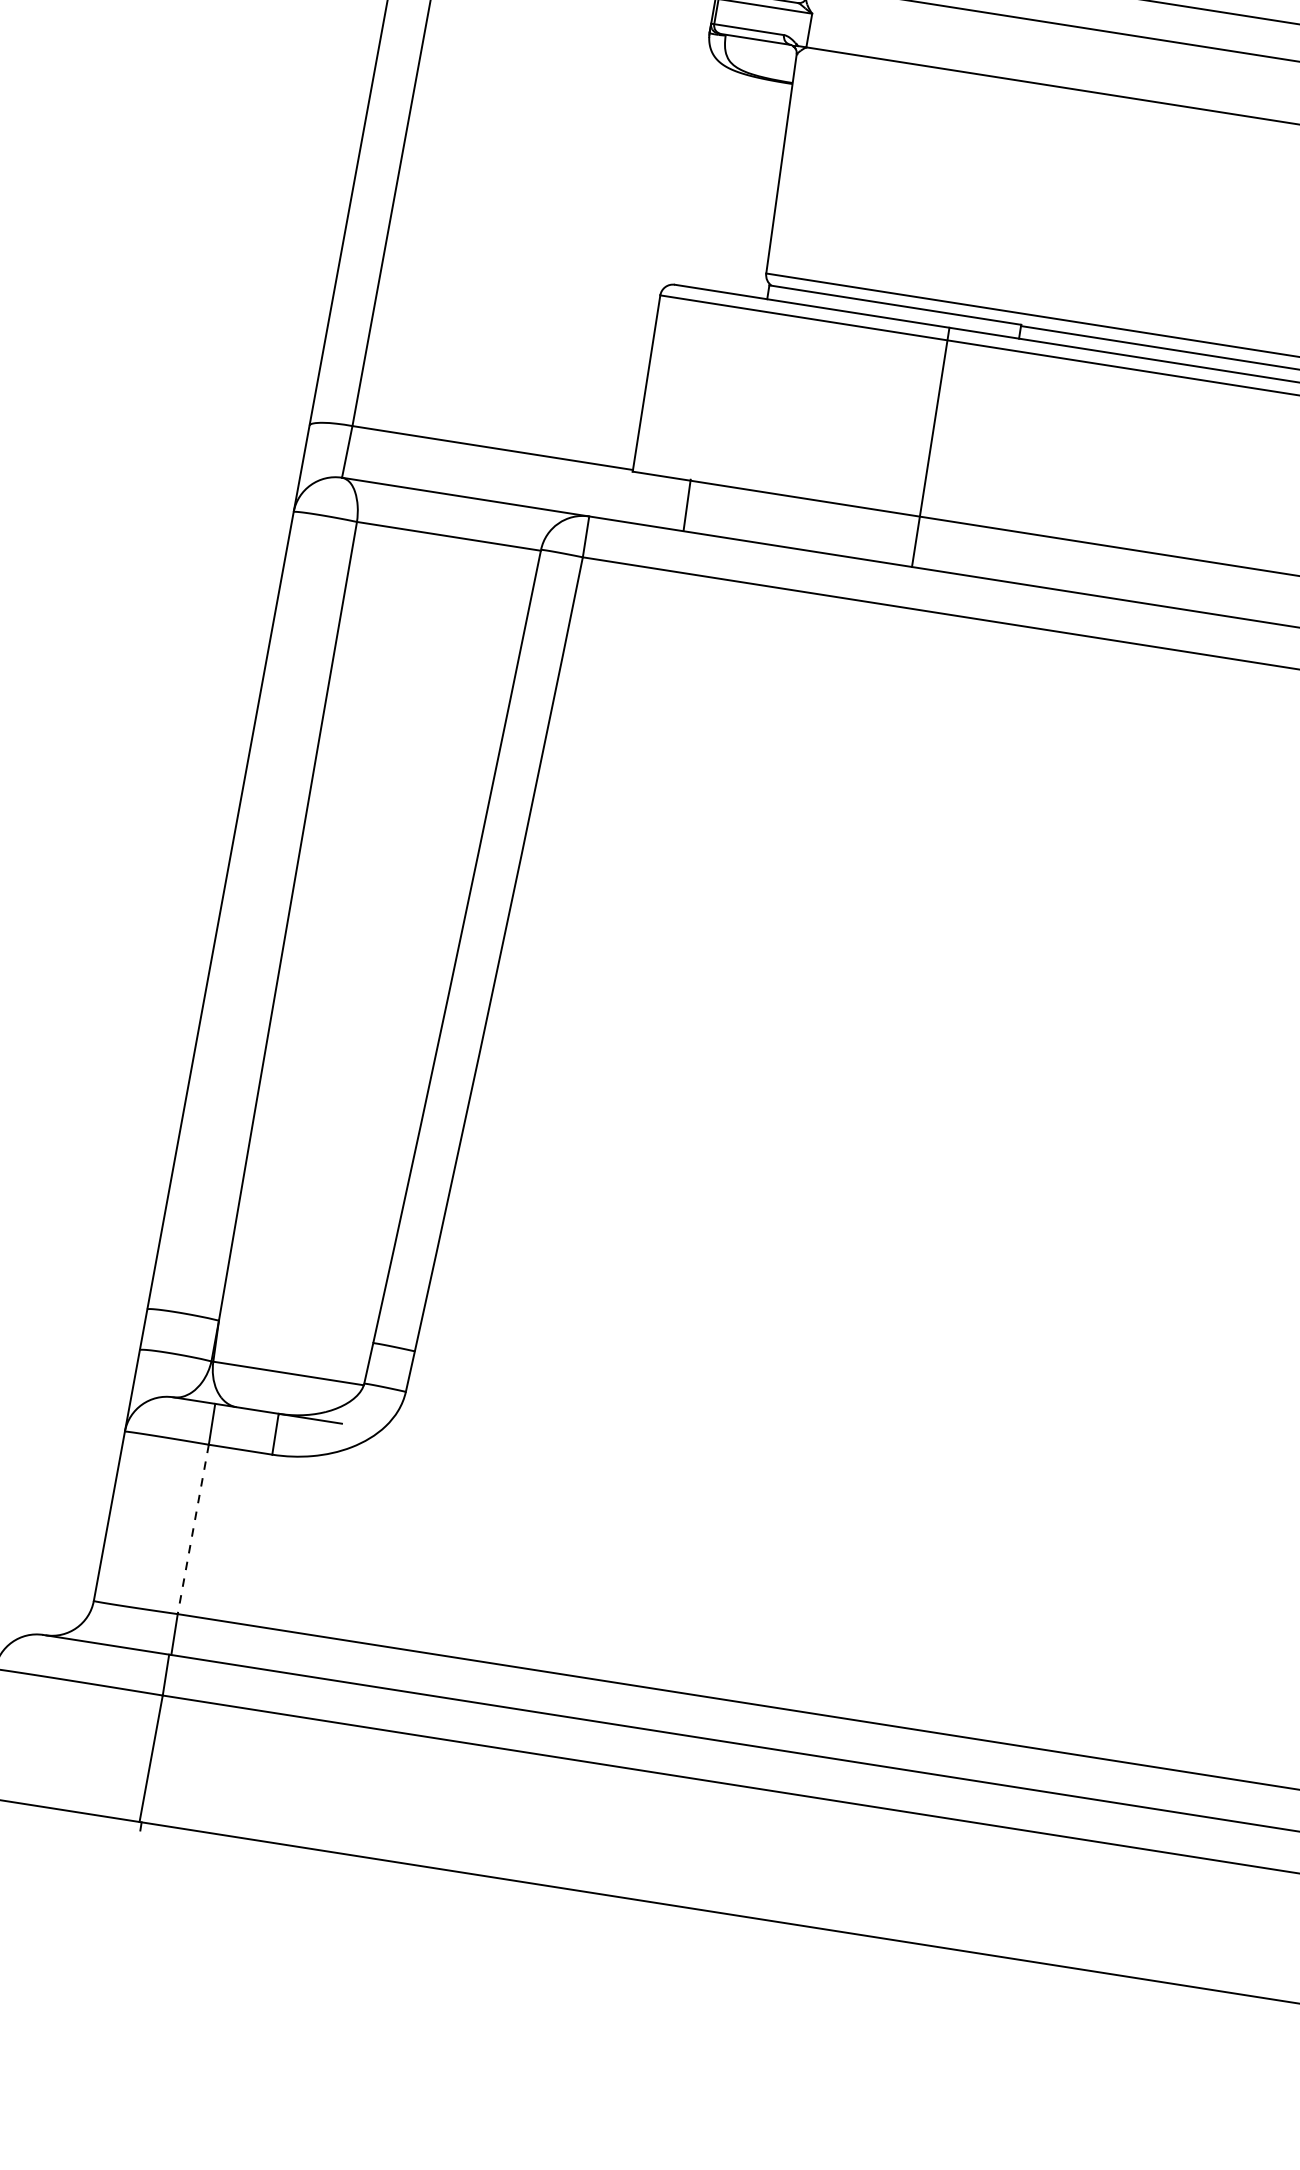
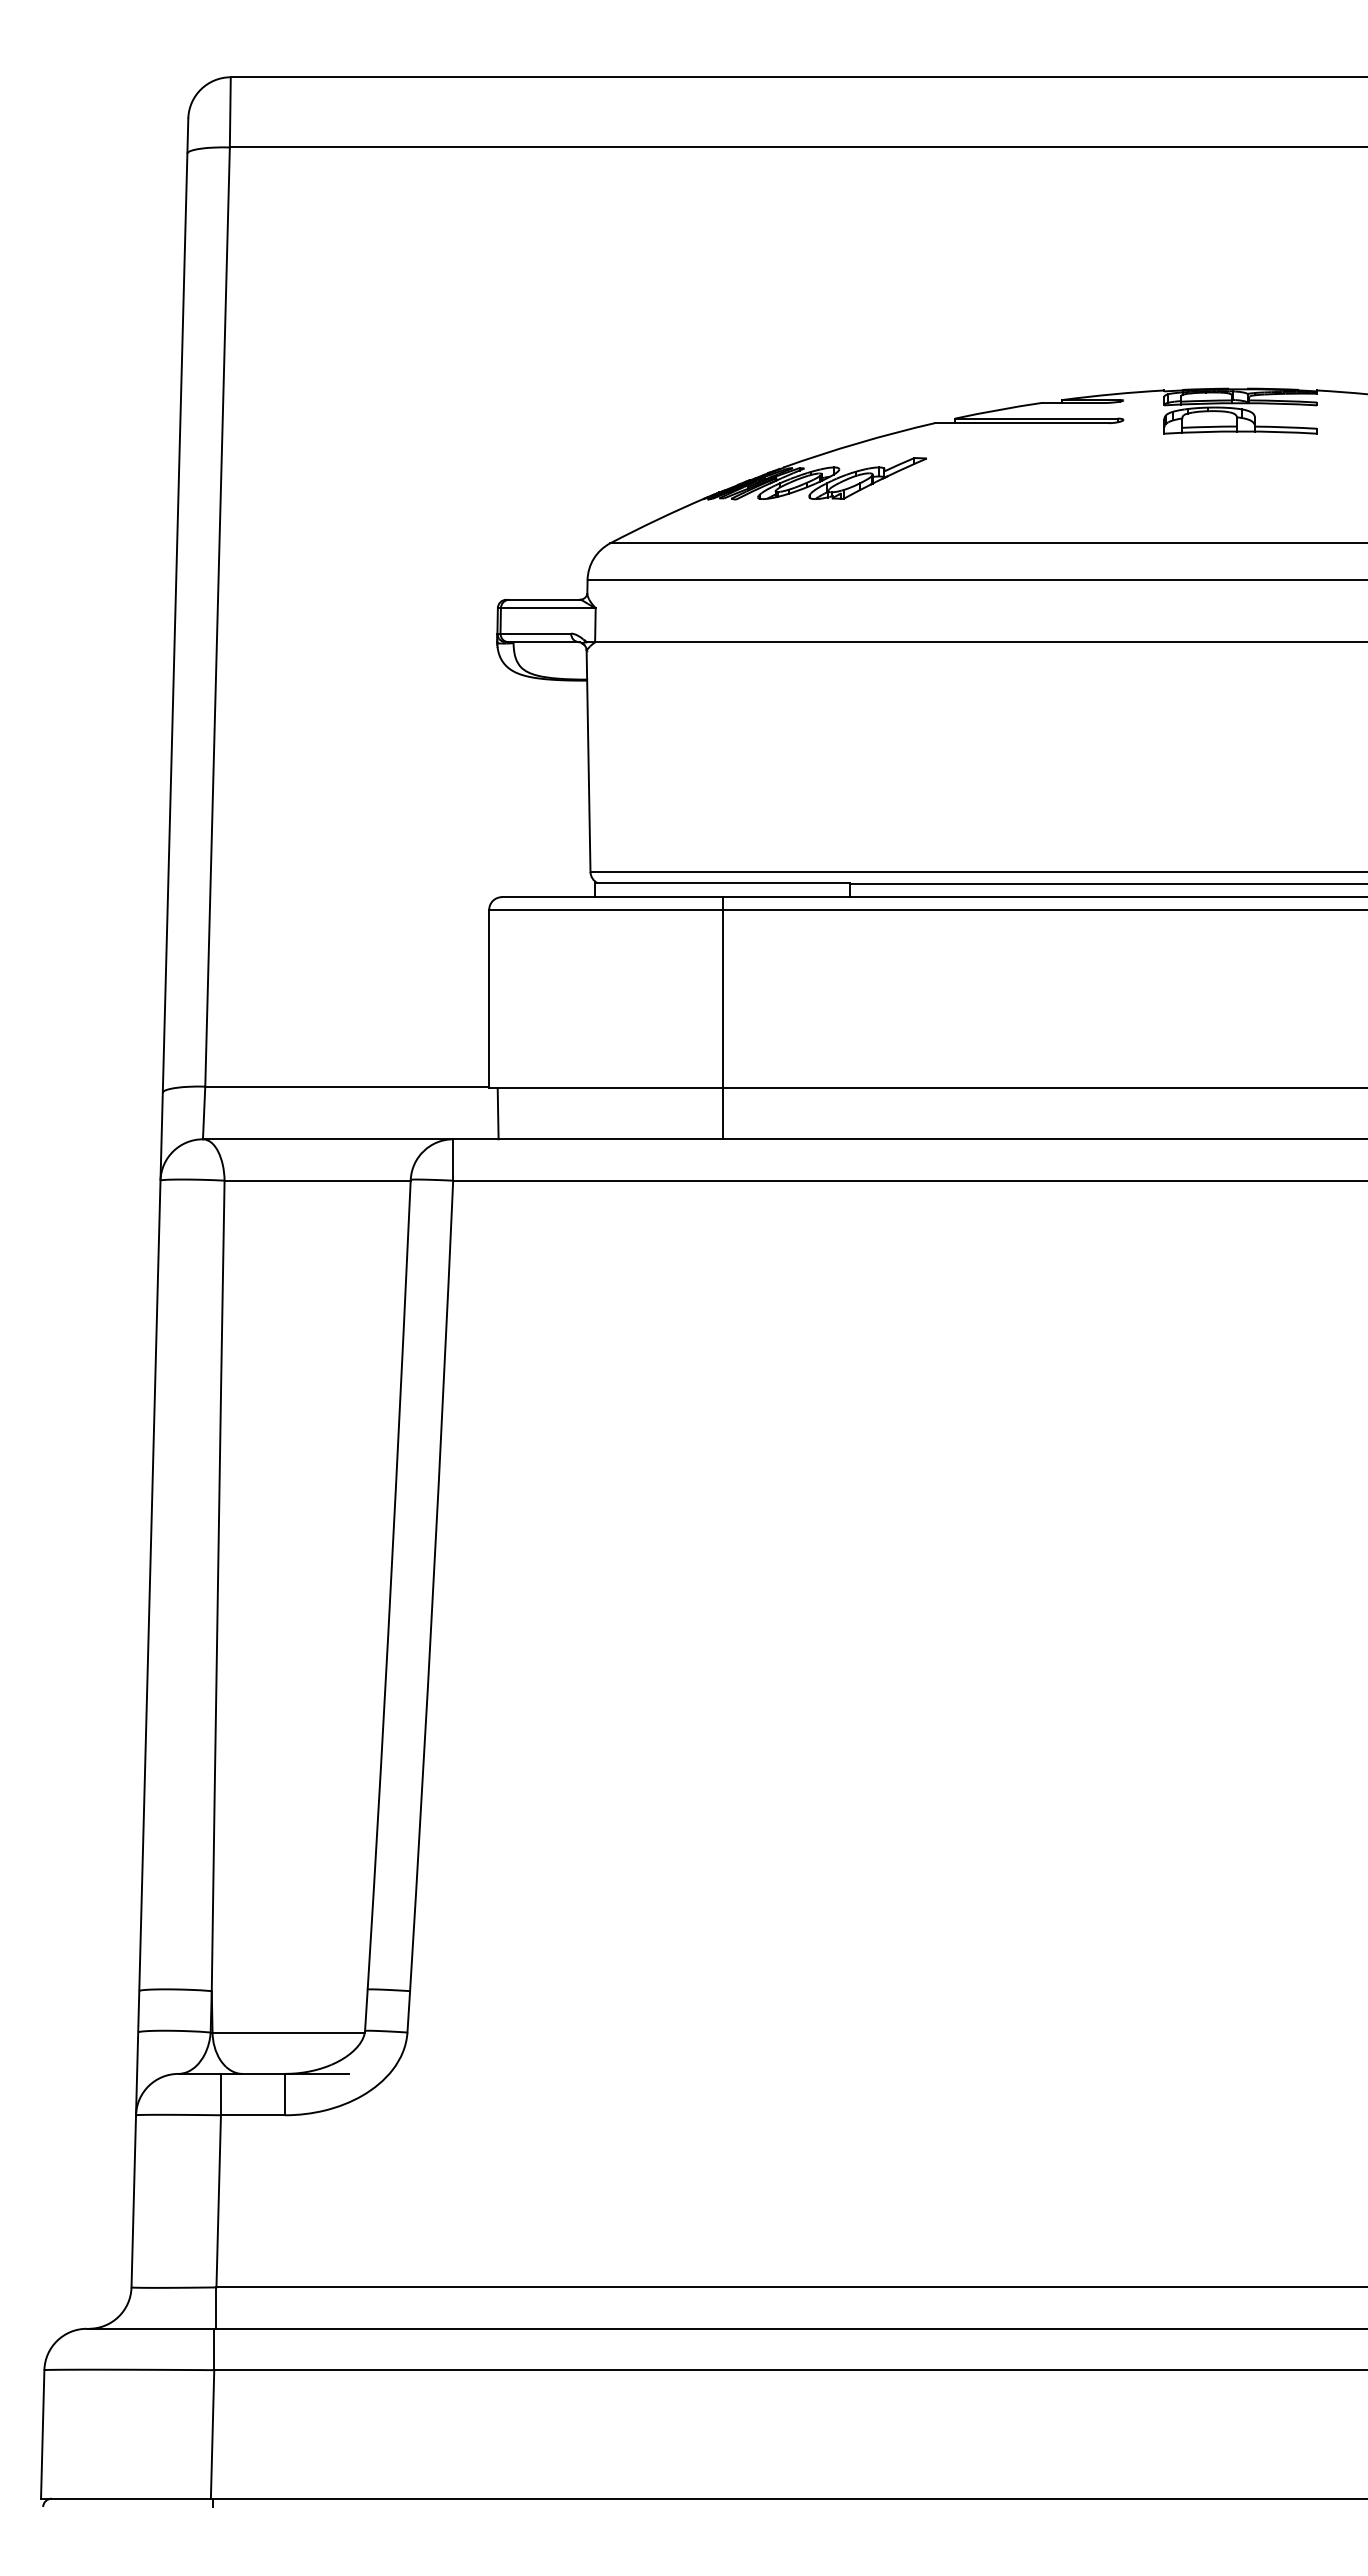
line: (930, 447) -> (722, 1018), moved
line: (686, 504) -> (497, 1113), moved
line: (193, 1529) -> (218, 2201), dashed -> solid

